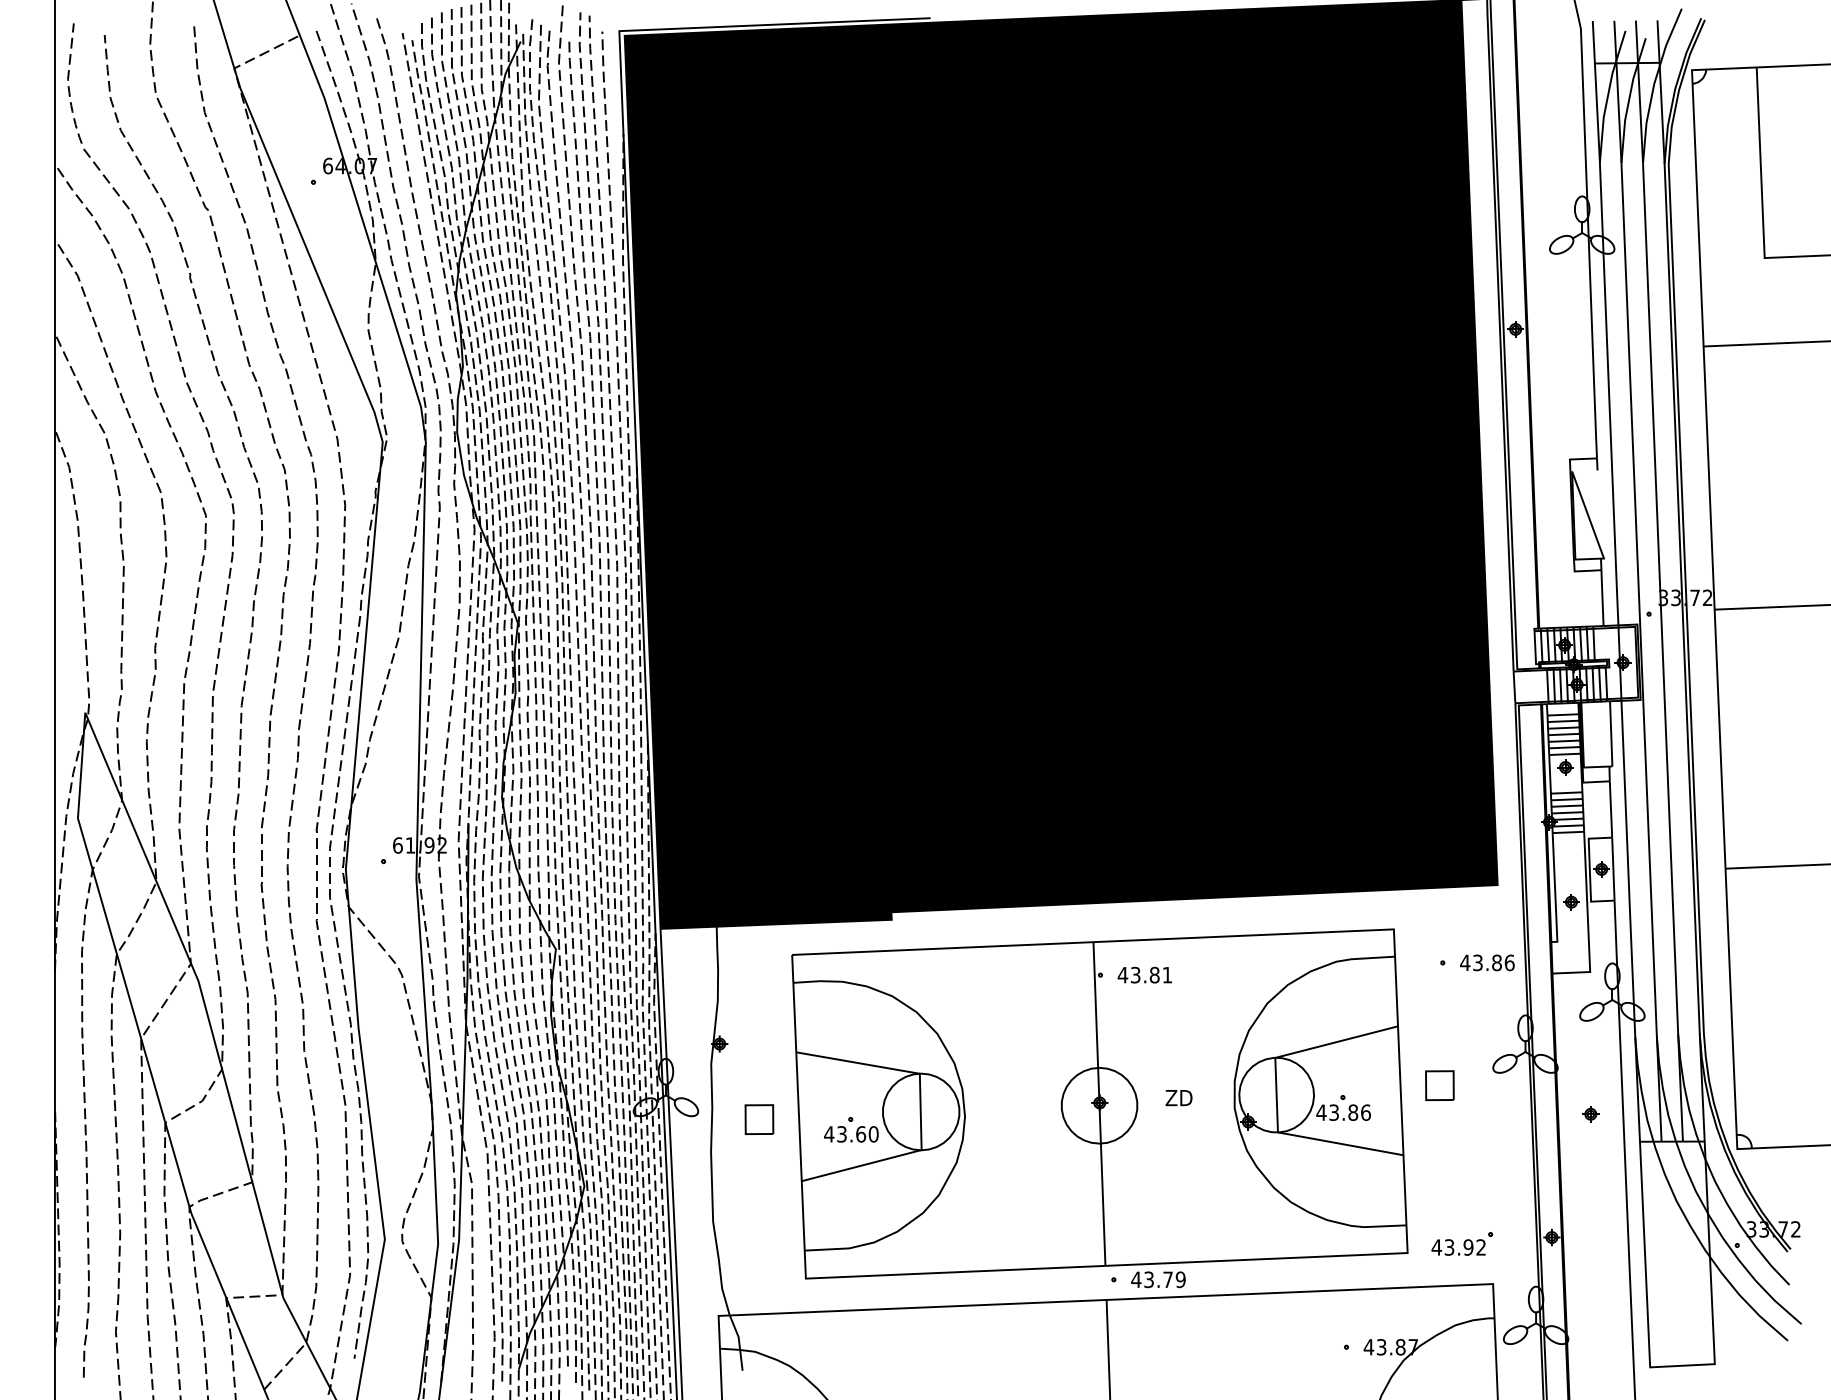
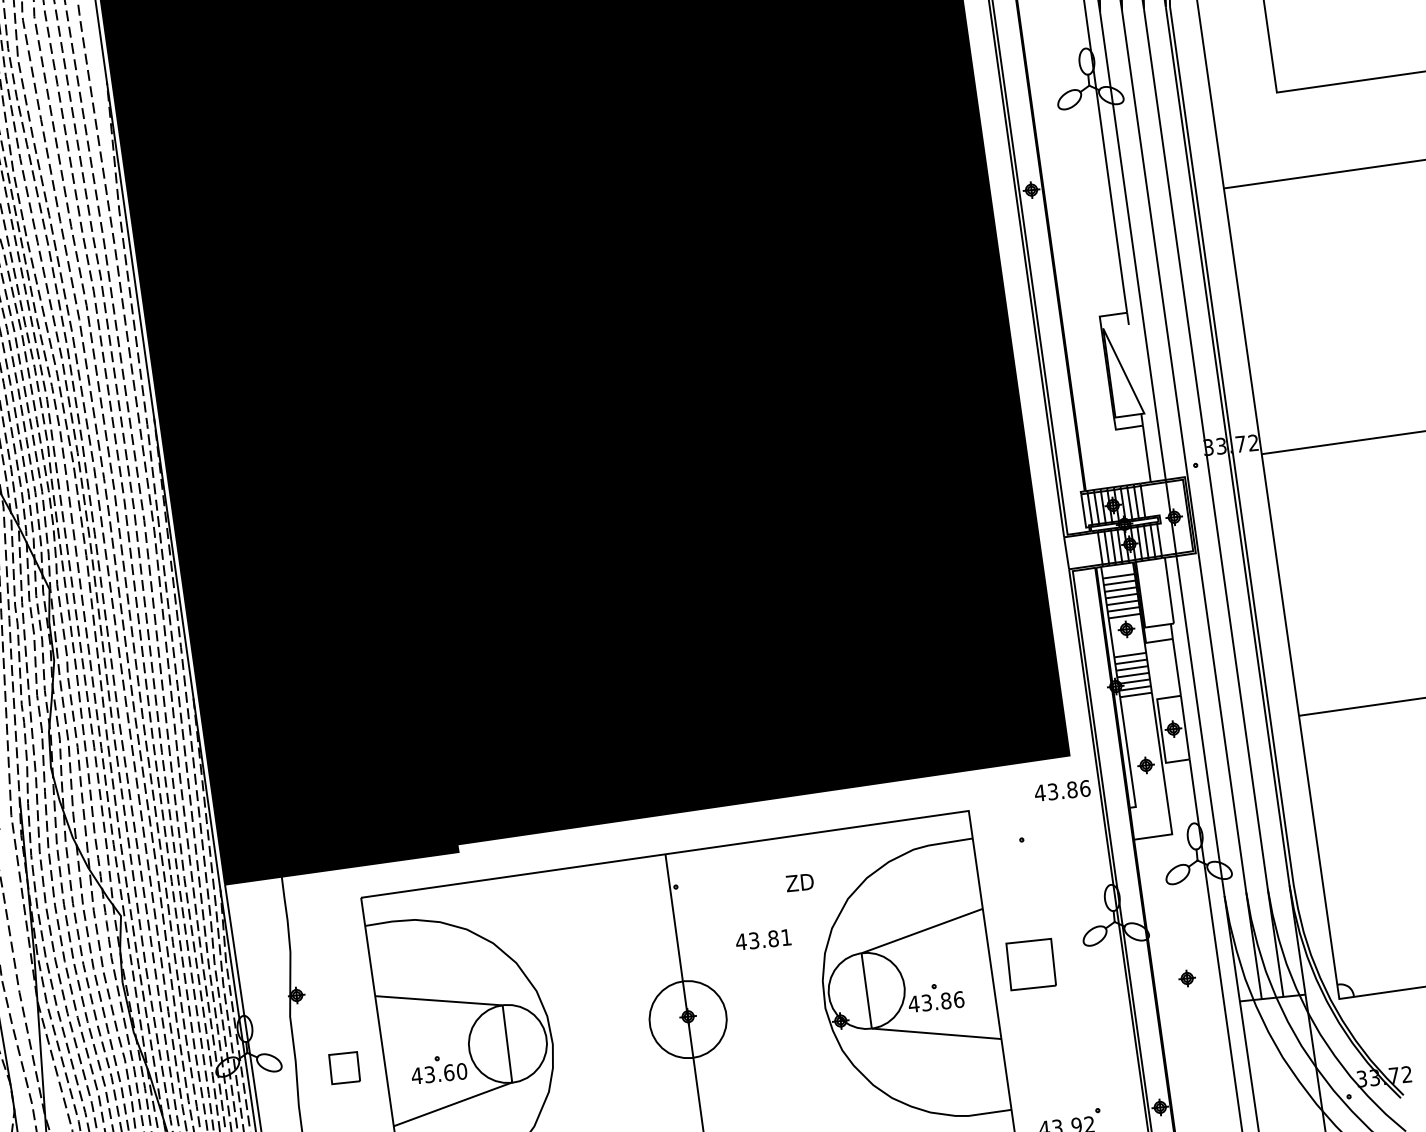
text: (1487, 962) -> (1062, 790), moved
text: (1144, 974) -> (763, 939), moved
part: (1439, 1085) -> (1030, 964), size x1.6
text: (1178, 1098) -> (799, 883), moved

